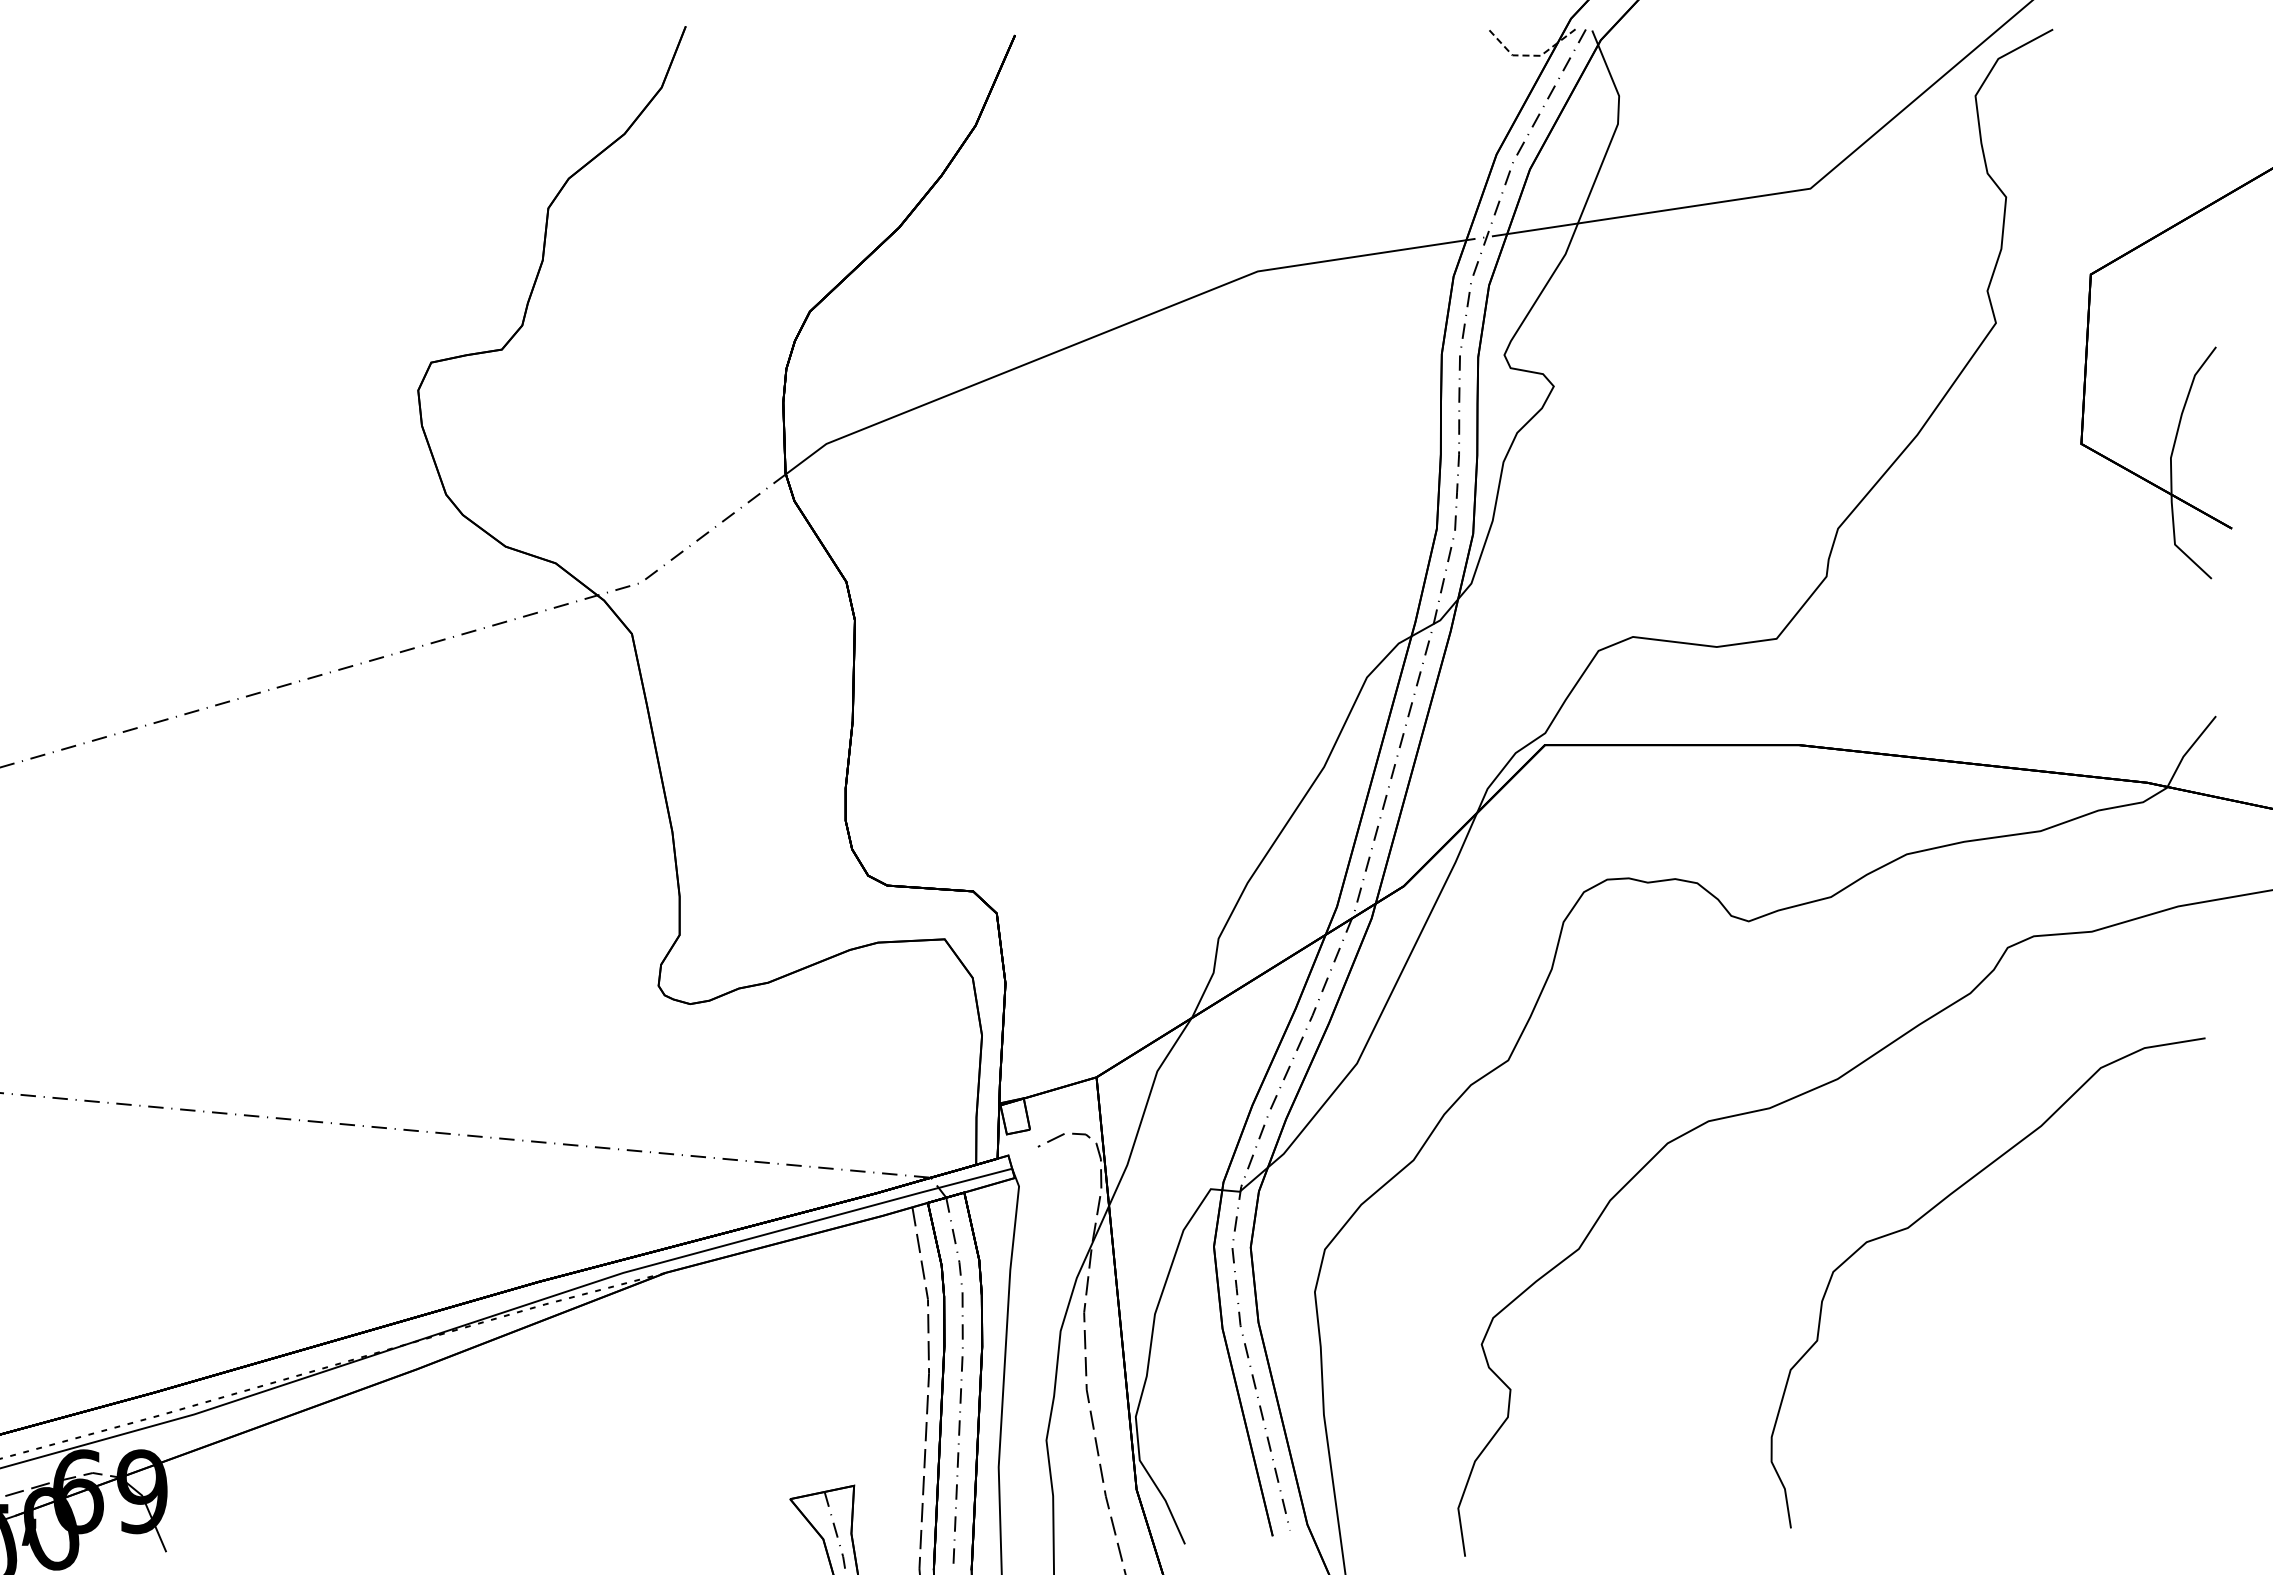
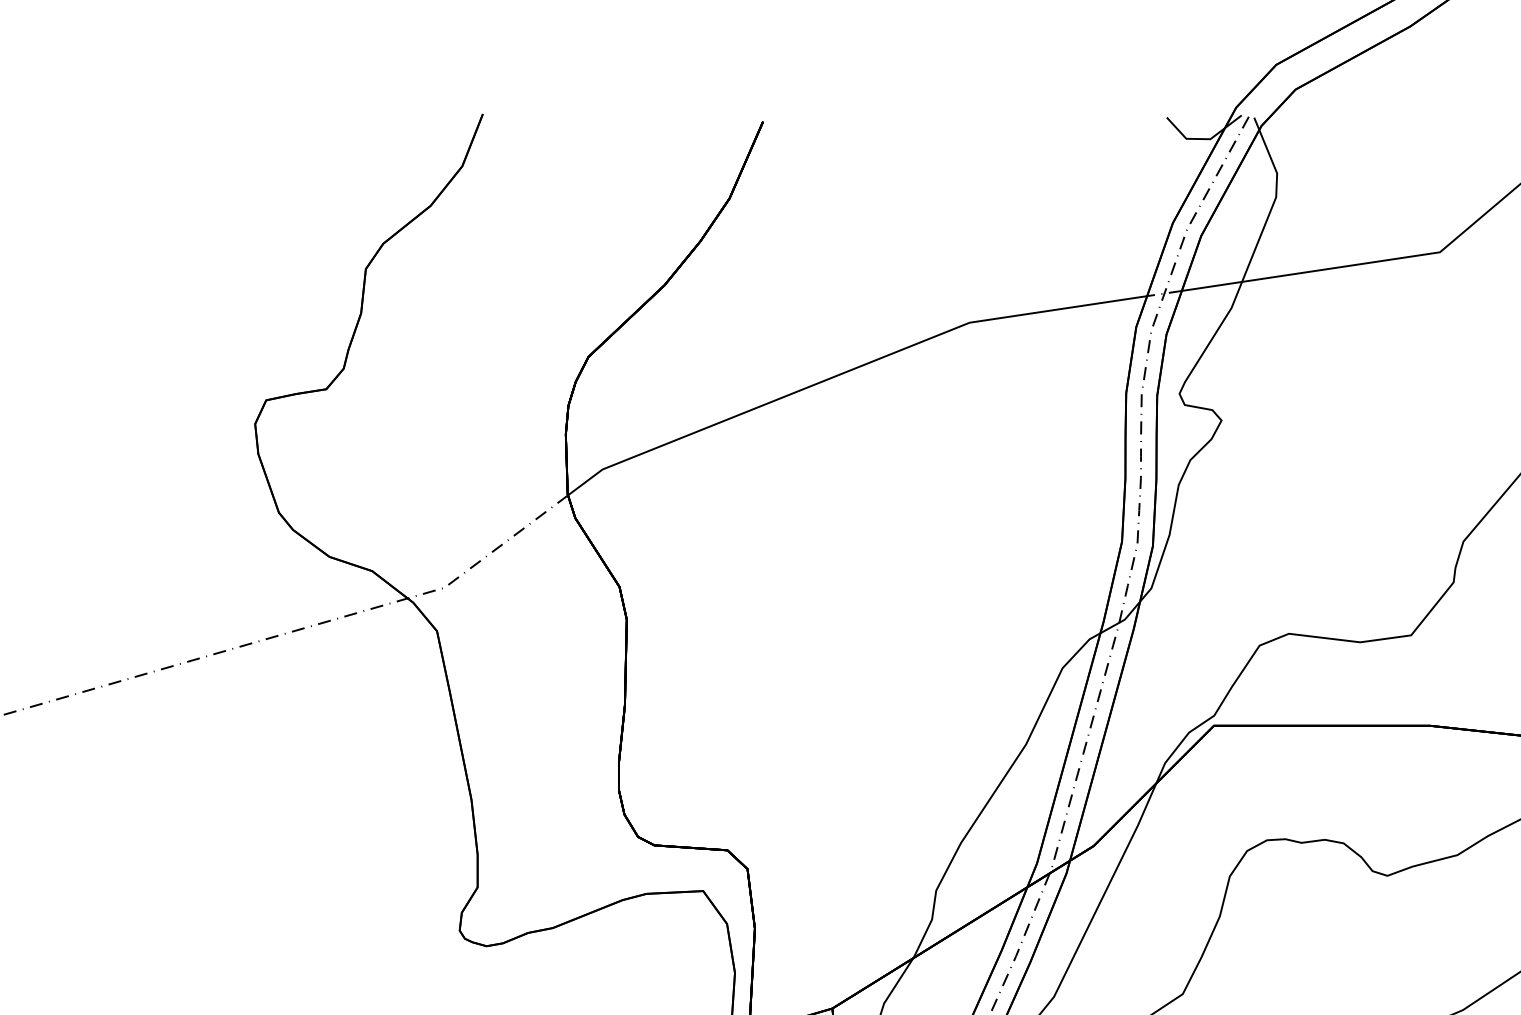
line: (1532, 55) -> (1203, 138), dashed -> solid

